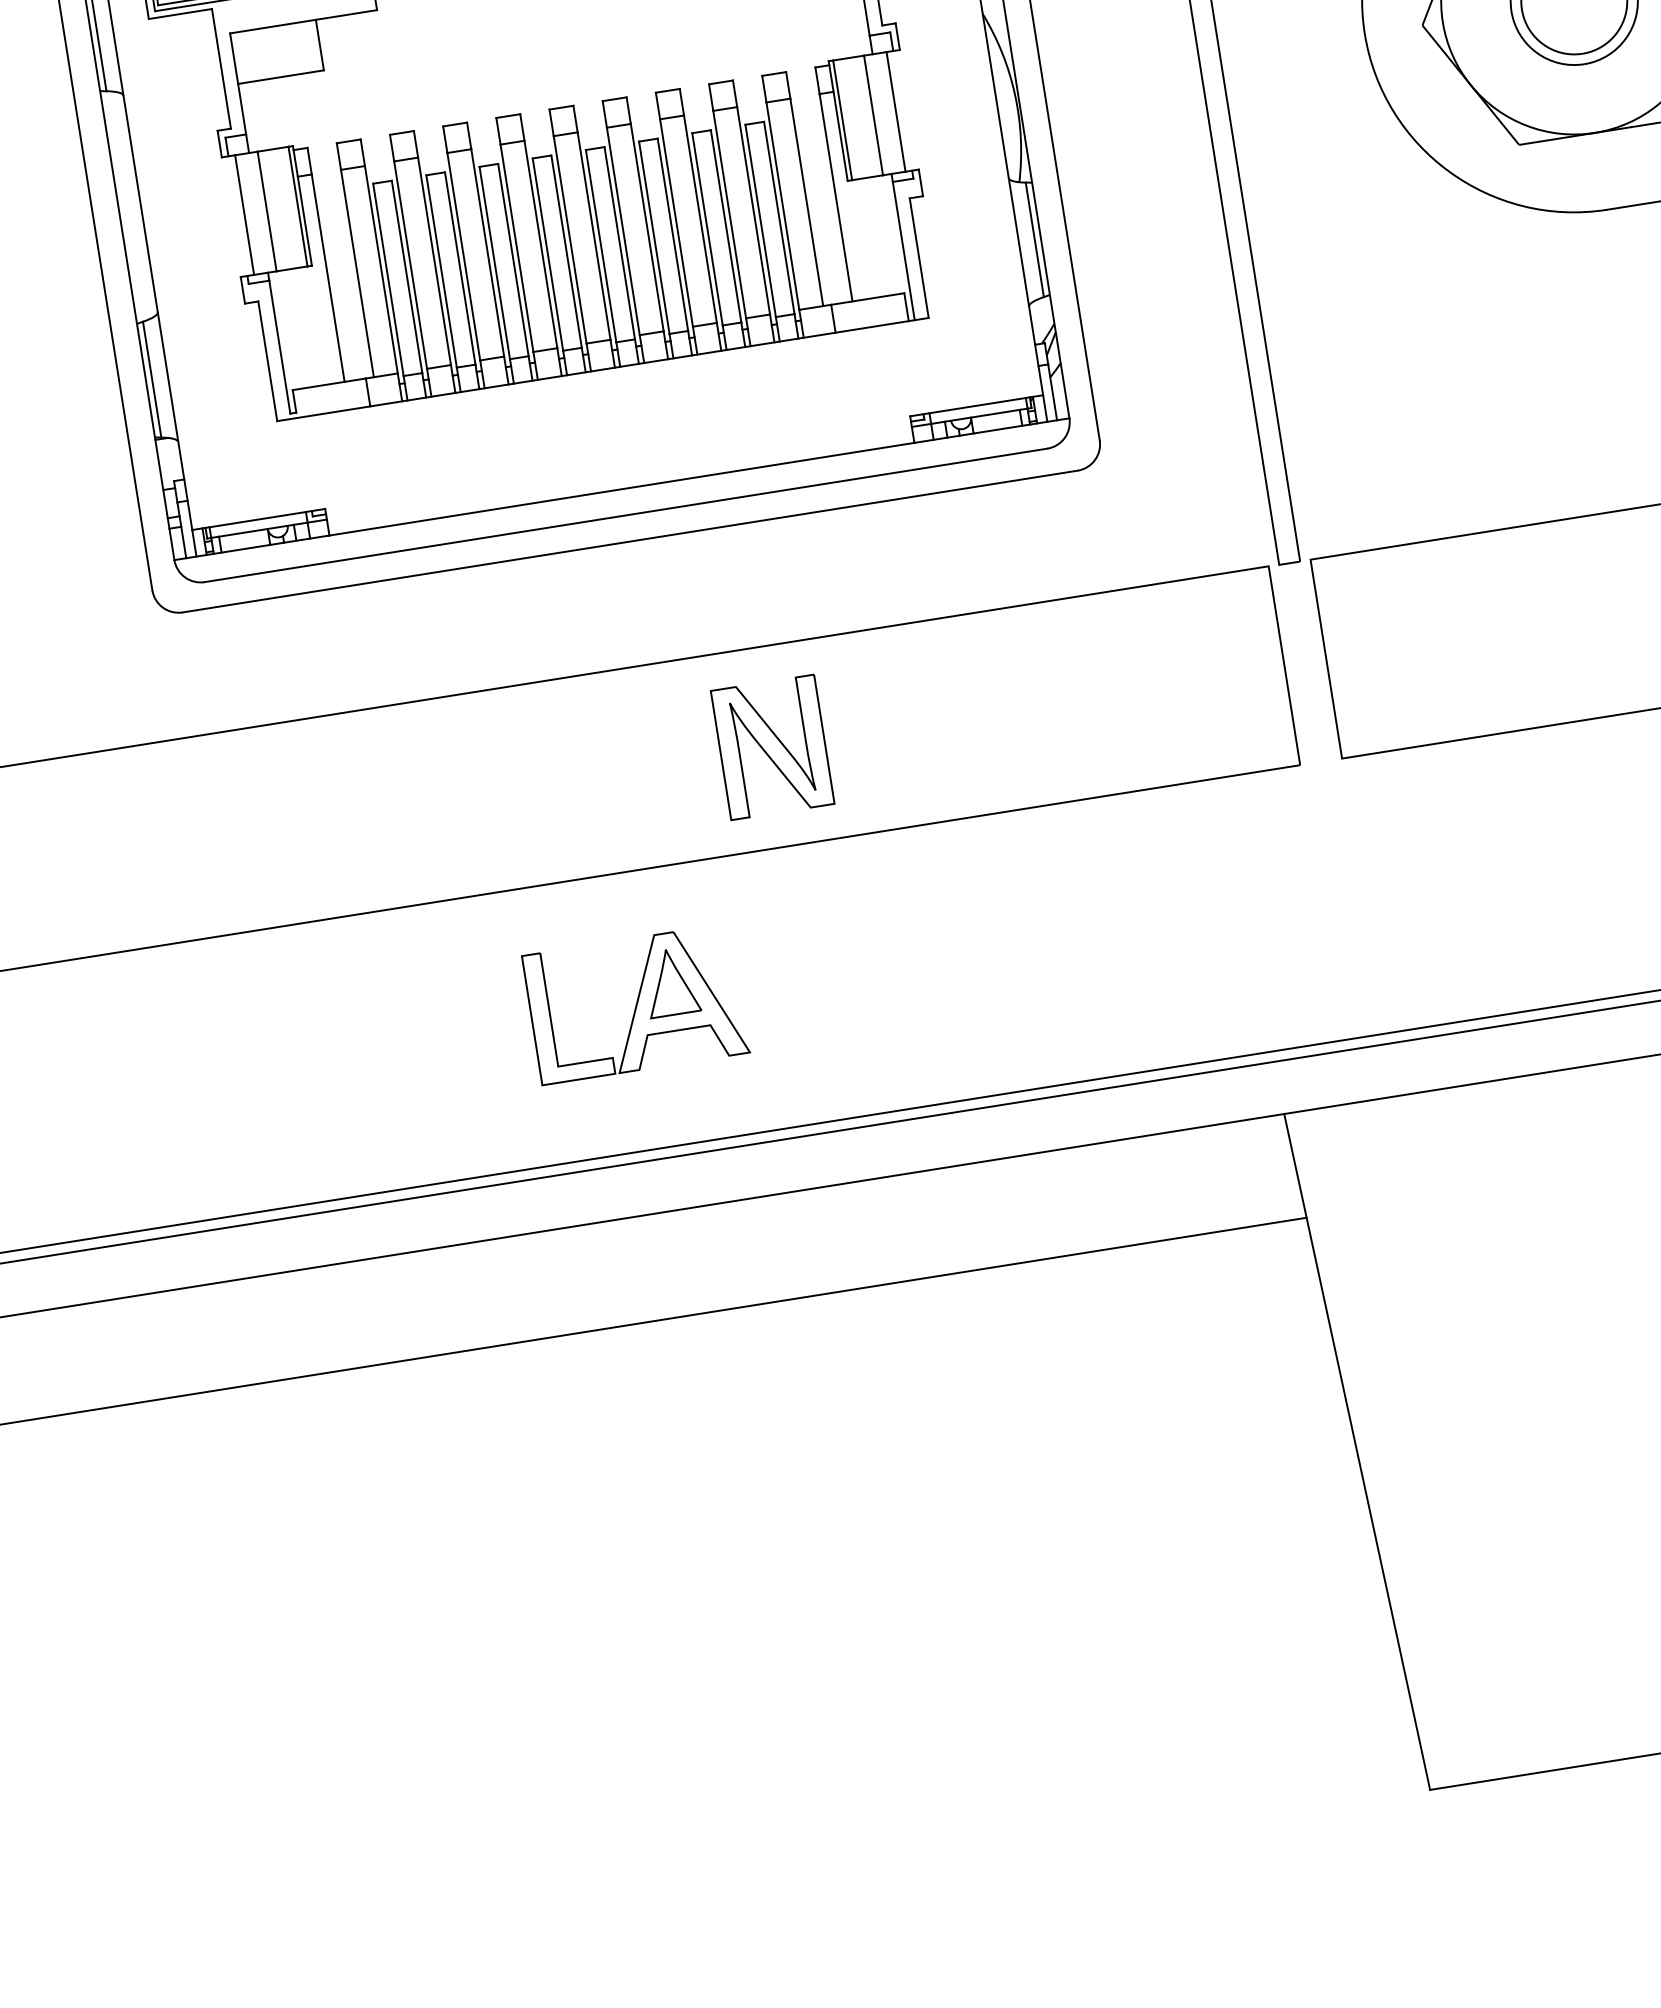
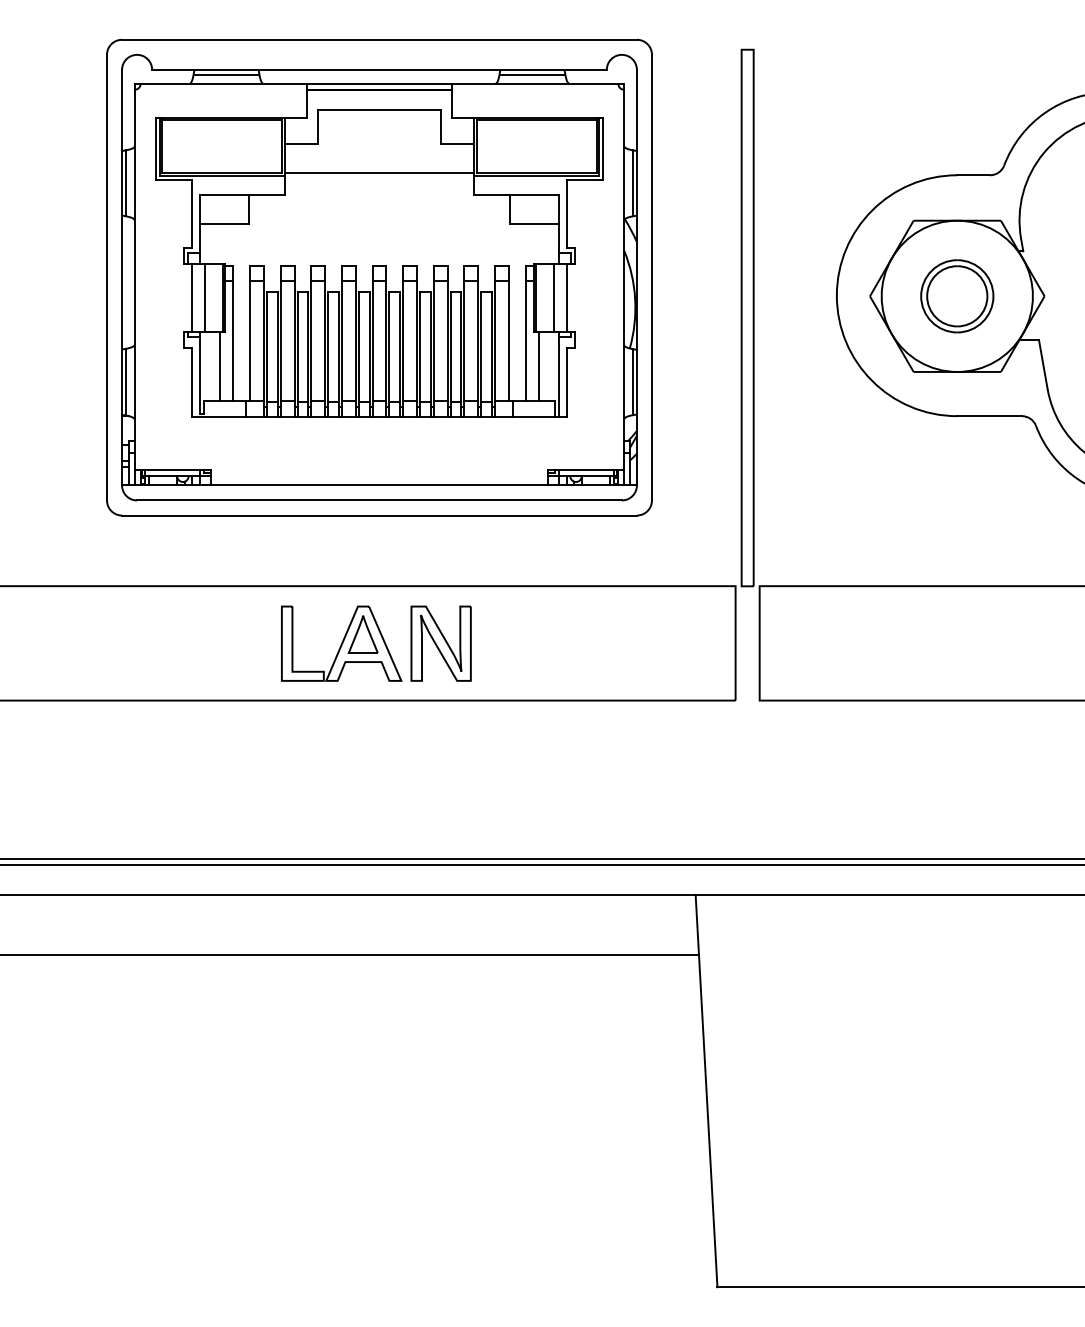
line: (867, 238) -> (539, 366), added
line: (311, 326) -> (219, 366), added
part: (635, 1003) -> (341, 643), moved

